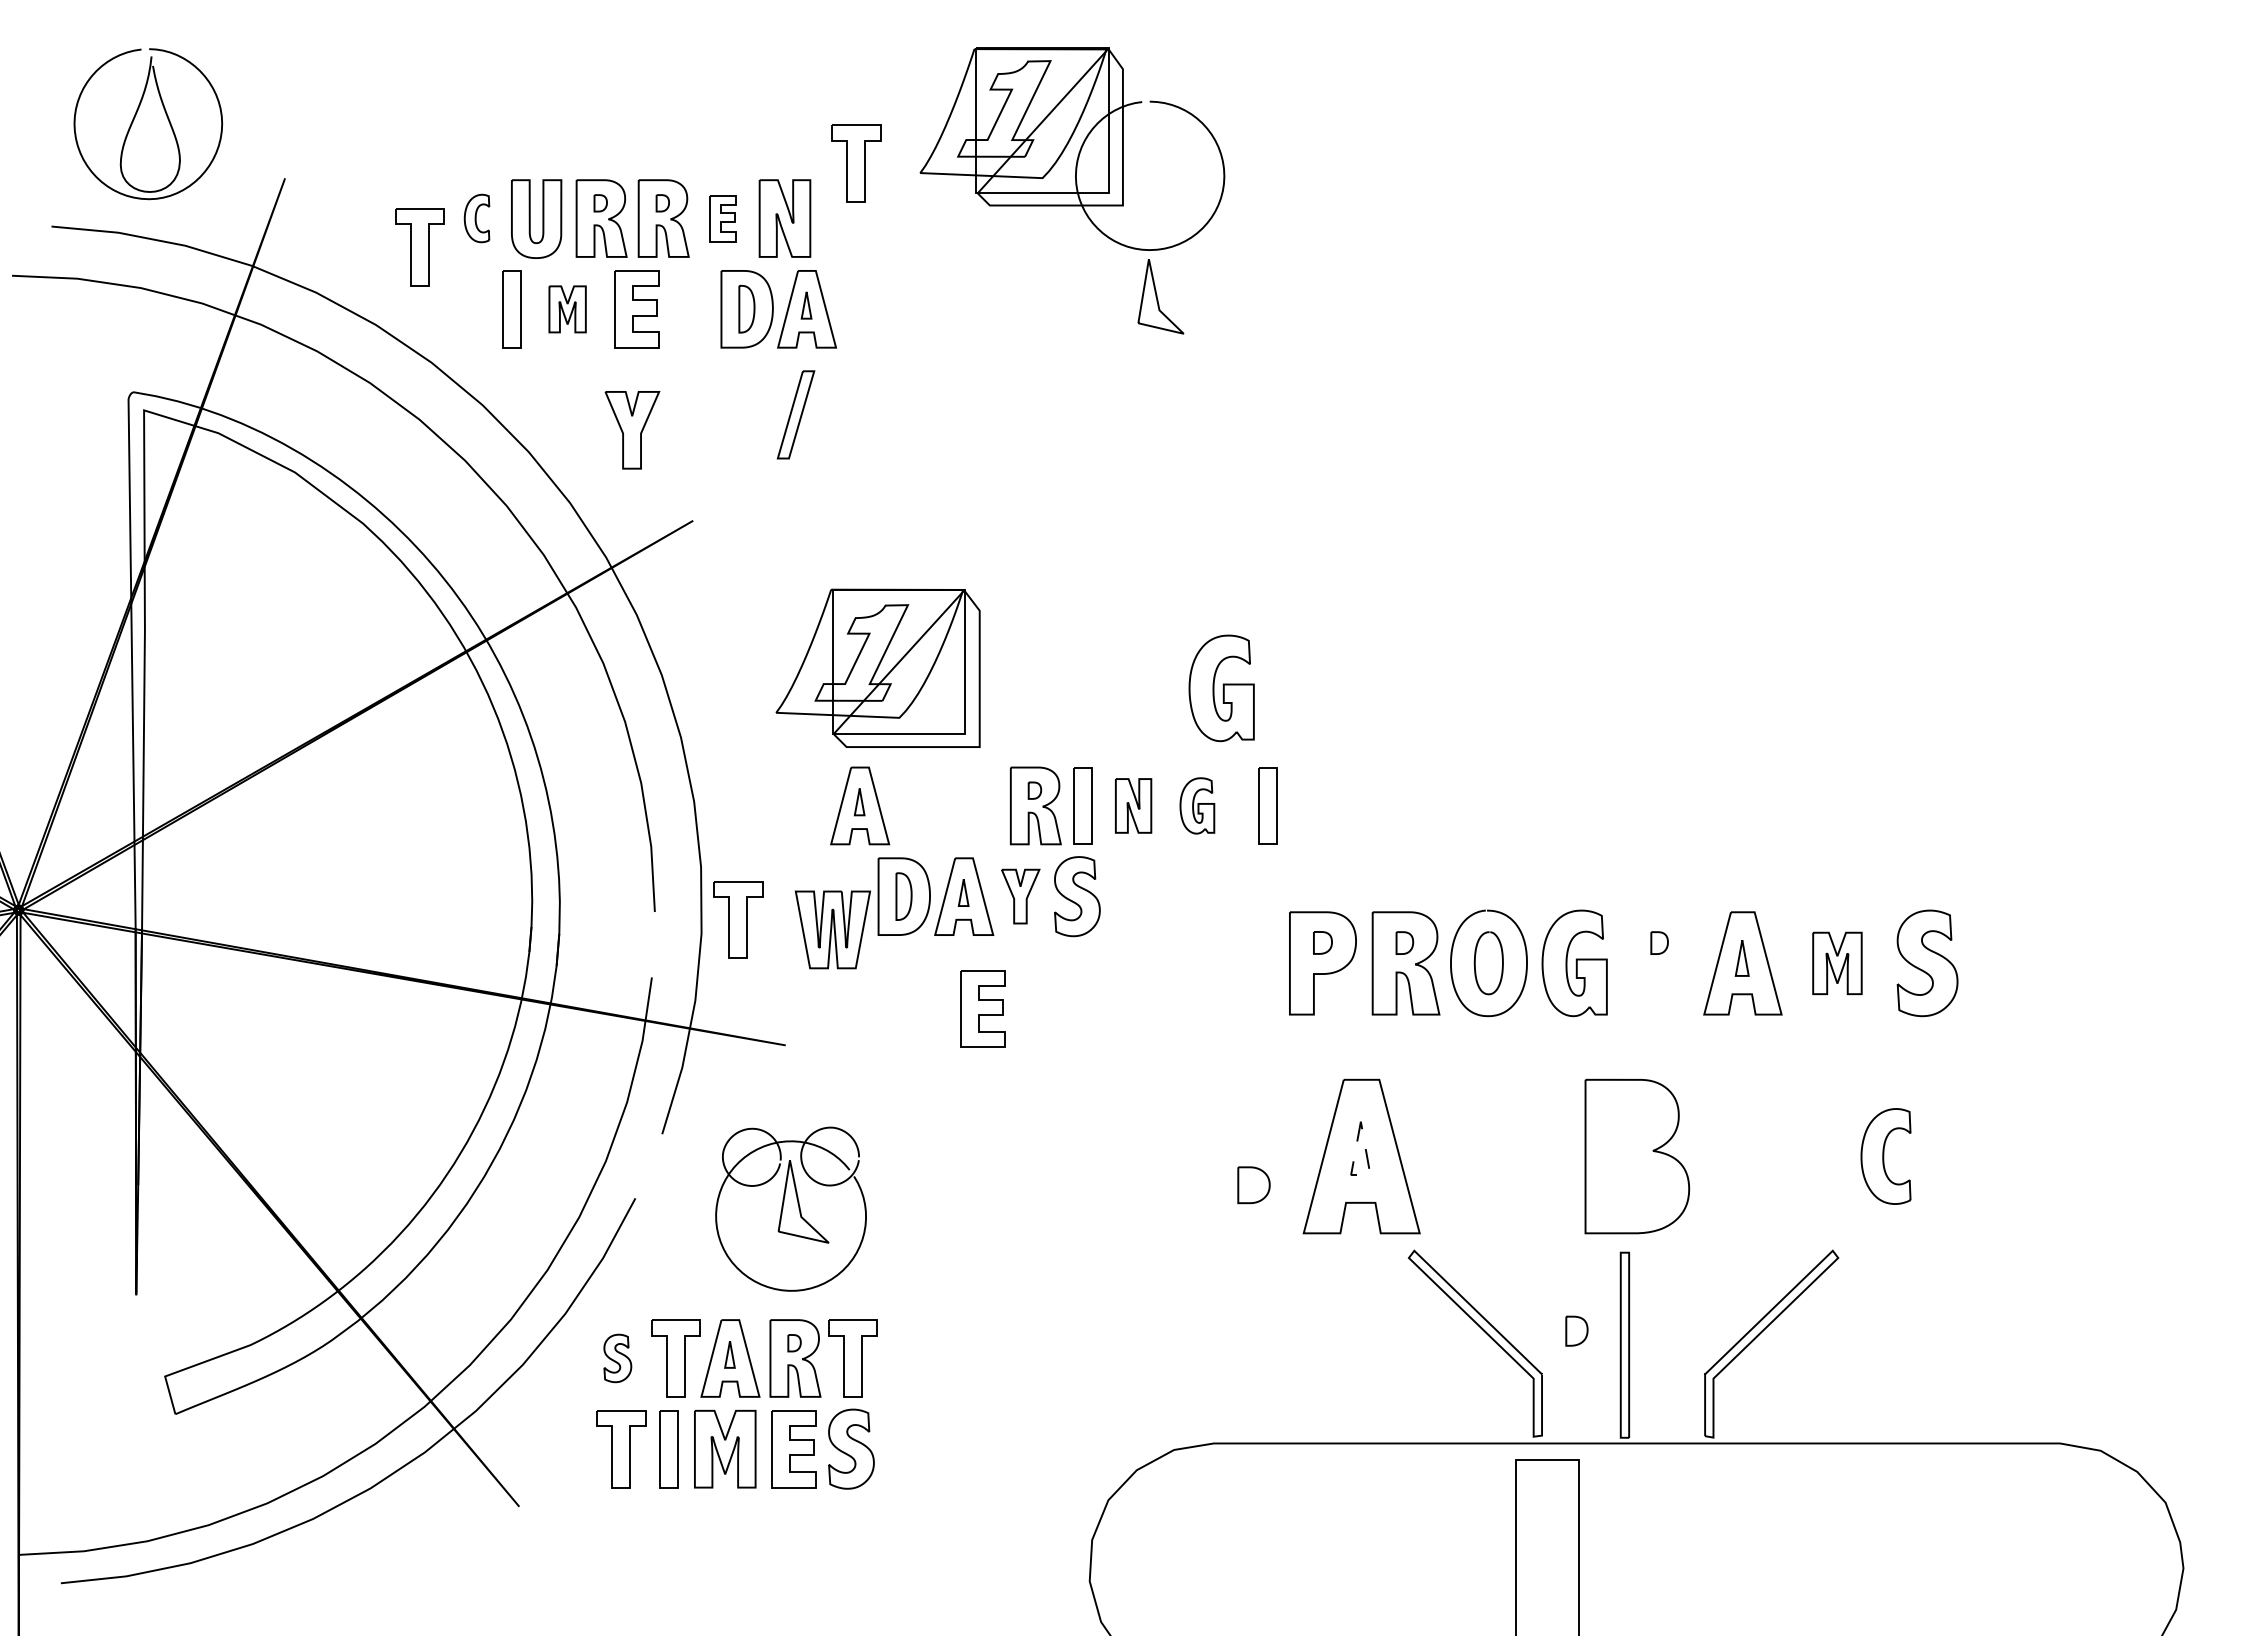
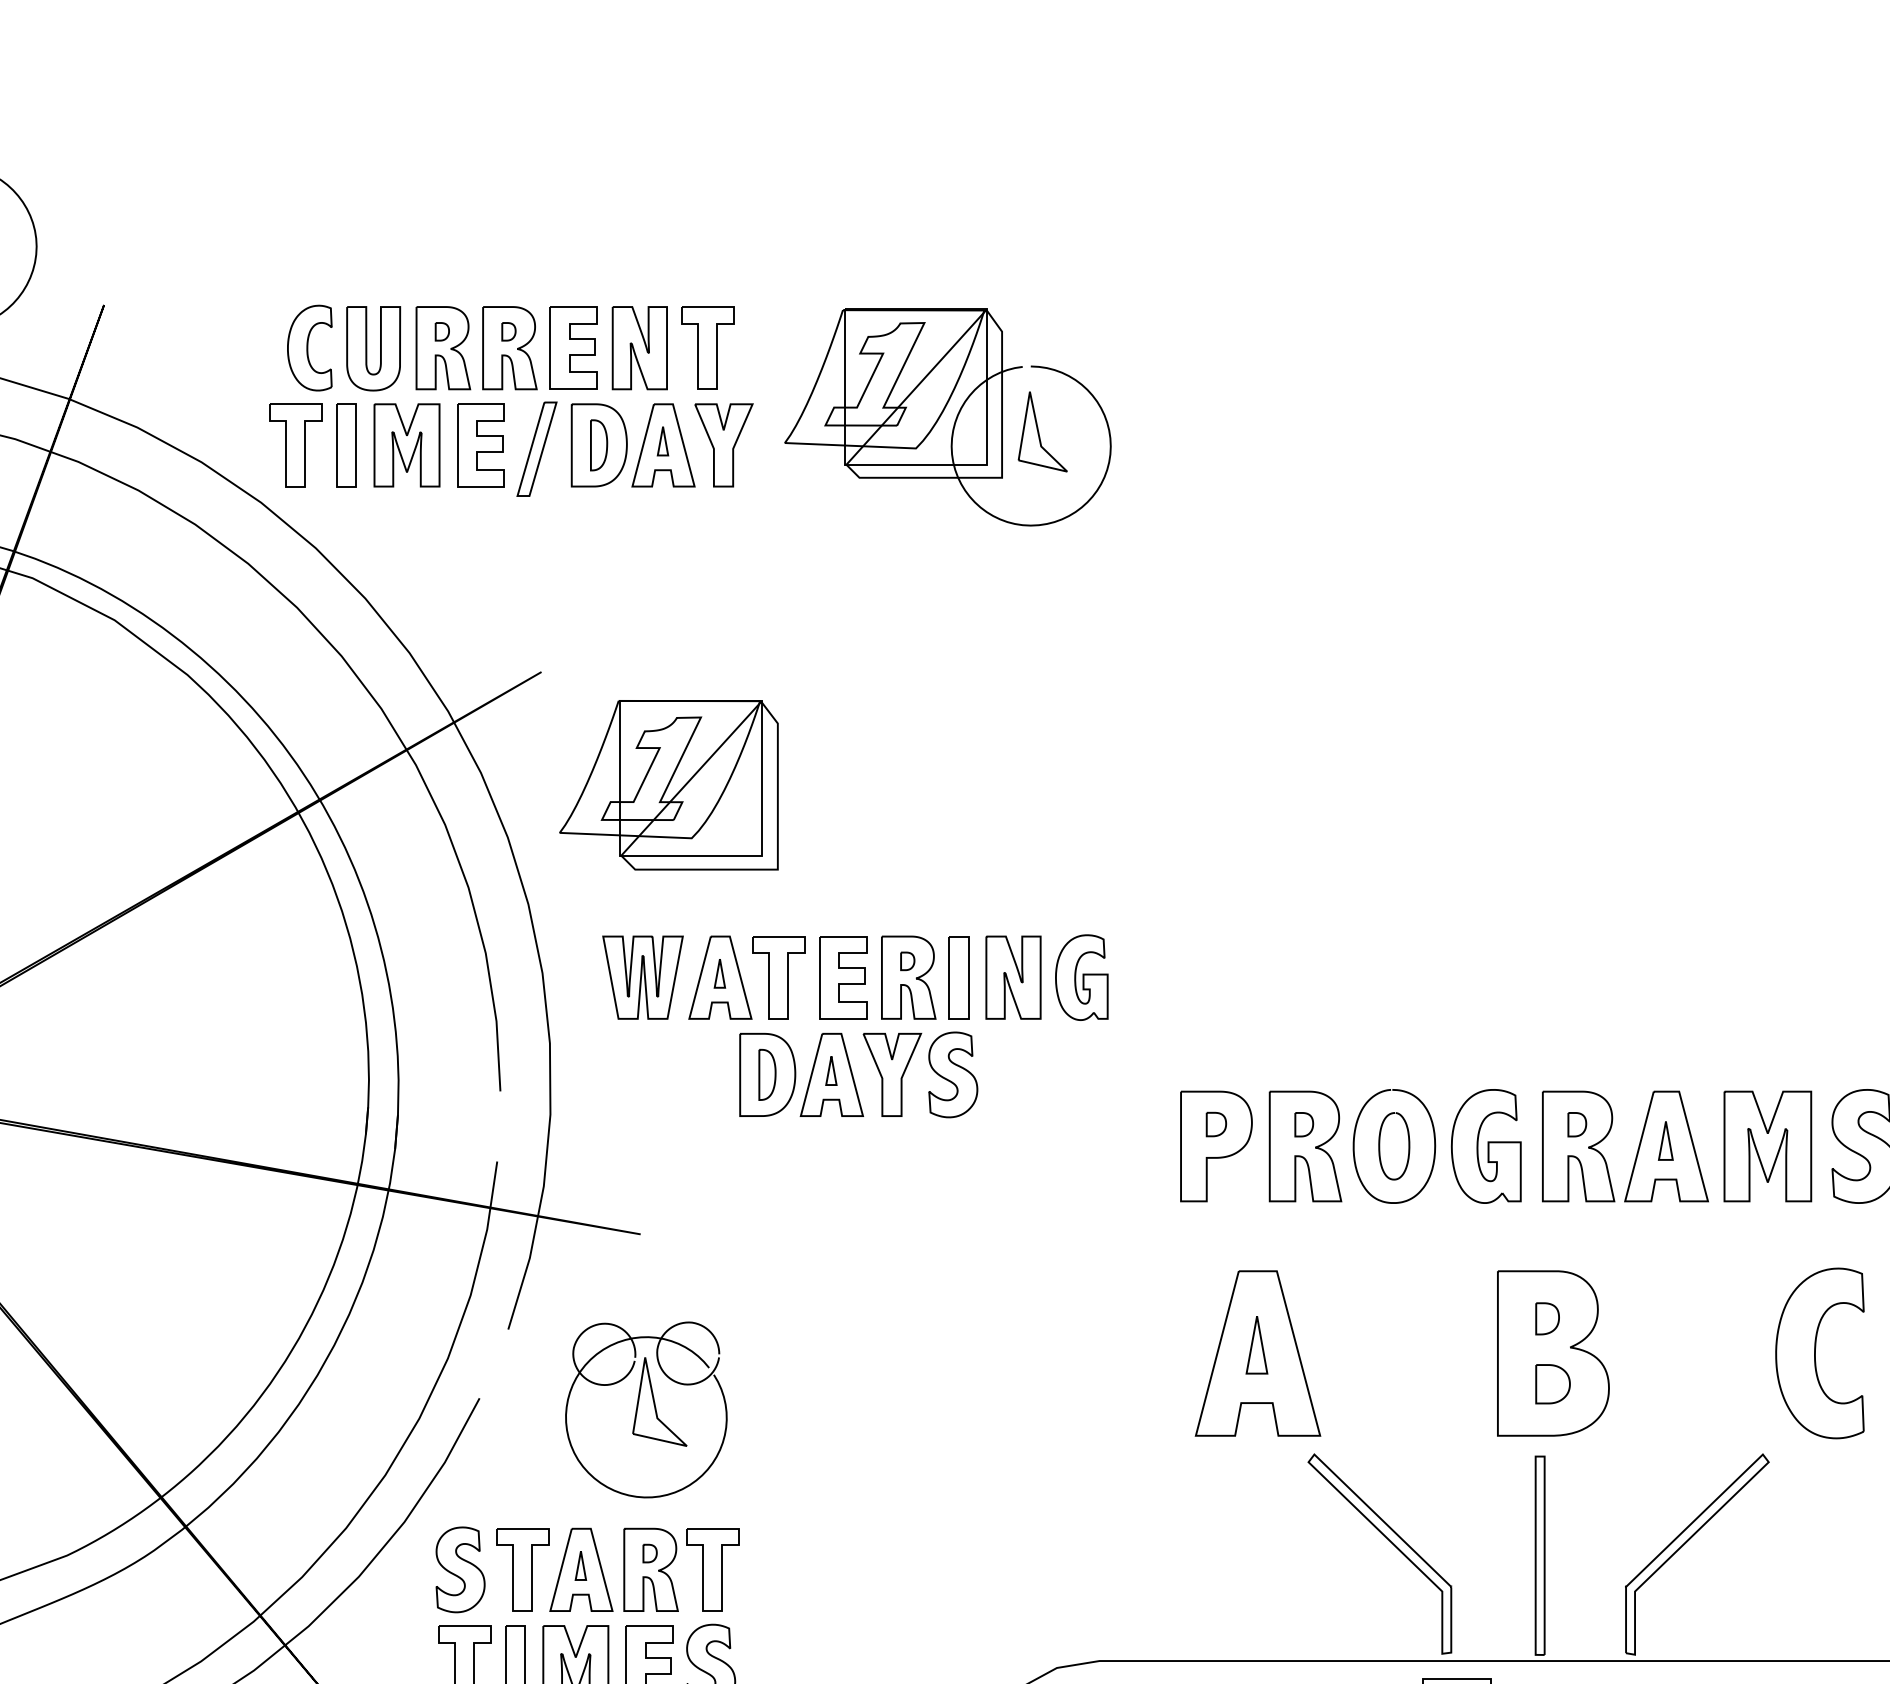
part: (1072, 148) -> (948, 416), moved
part: (856, 163) -> (707, 348), moved
part: (476, 218) -> (309, 348), size x1.67
part: (722, 218) -> (572, 348), size x1.67
part: (419, 247) -> (295, 445), moved
part: (567, 309) -> (406, 445), size x1.67
part: (795, 414) -> (536, 448), moved
part: (632, 430) -> (724, 445), moved
part: (877, 667) -> (668, 784), moved
part: (1221, 688) -> (1107, 851), removed
part: (1133, 805) -> (1013, 977), size x1.43
part: (1197, 805) -> (1081, 977), size x1.43
part: (1267, 805) -> (1157, 977), removed
part: (1020, 896) -> (892, 1074), size x1.43
part: (738, 919) -> (778, 977), moved
part: (832, 929) -> (642, 977), moved
part: (1660, 963) -> (1578, 1146), added
part: (1837, 963) -> (1767, 1146), size x1.67
part: (982, 1008) -> (842, 977), moved
part: (1885, 1156) -> (1819, 1353), size x1.67
line: (1360, 1175) -> (1256, 1373), dashed -> solid
part: (1253, 1185) -> (1552, 1384), moved
part: (1576, 1330) -> (1547, 1318), moved
part: (617, 1358) -> (460, 1569), size x1.67

